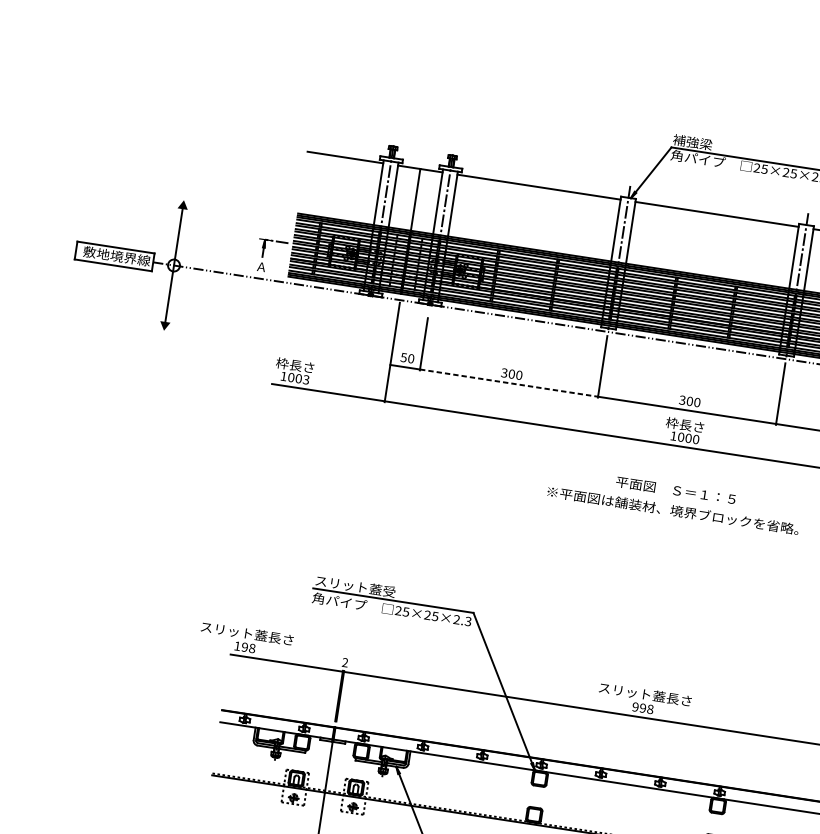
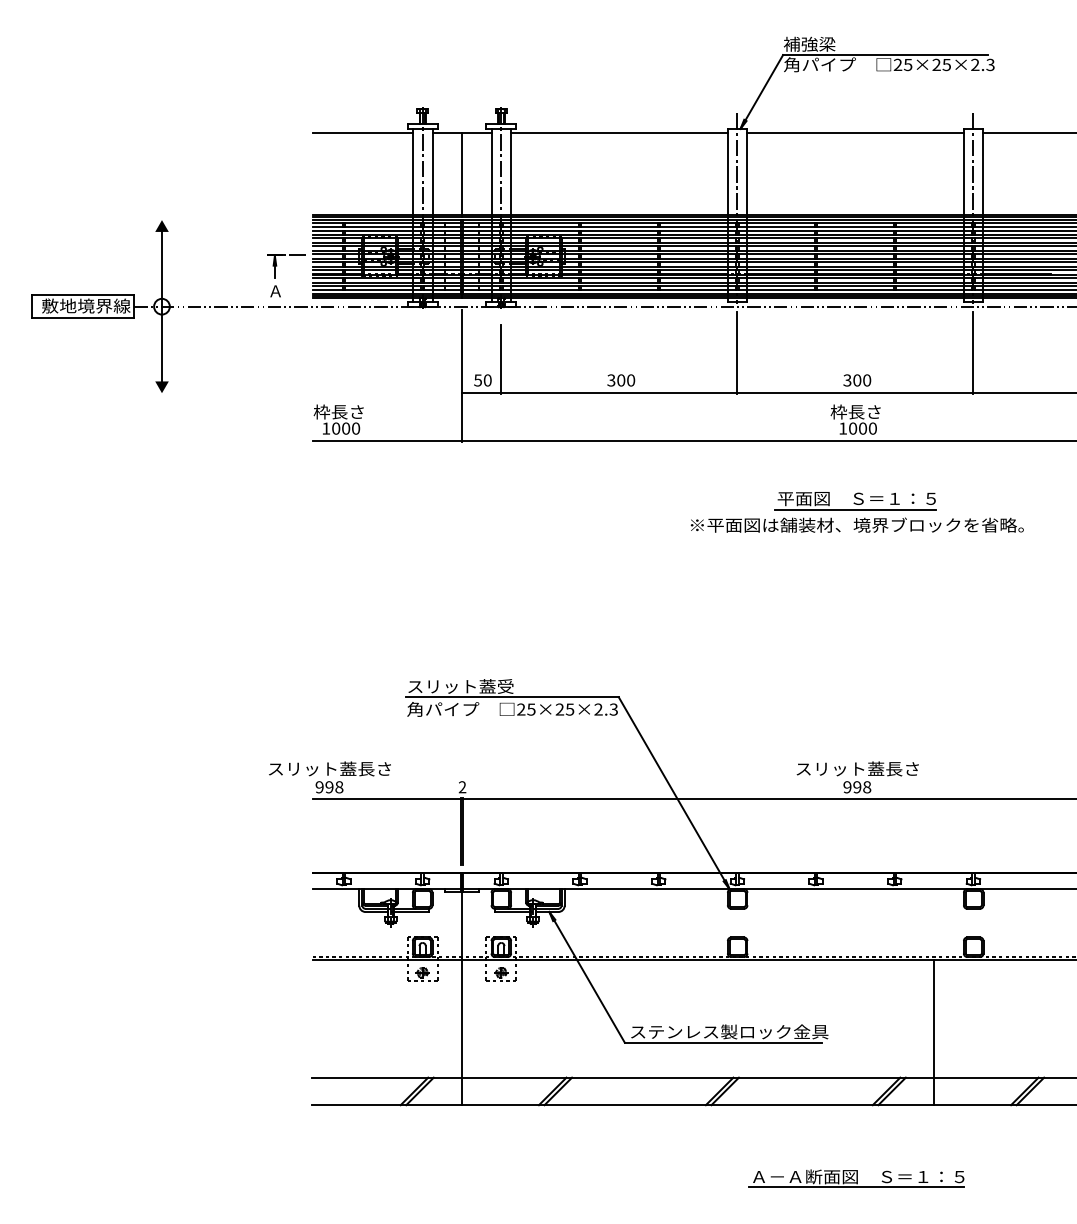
text: (305, 379) -> (355, 428), 1003 -> 1000
line: (509, 383) -> (619, 392), dashed -> solid
line: (673, 499) -> (855, 510), added
text: (237, 646) -> (319, 787), 198 -> 998

